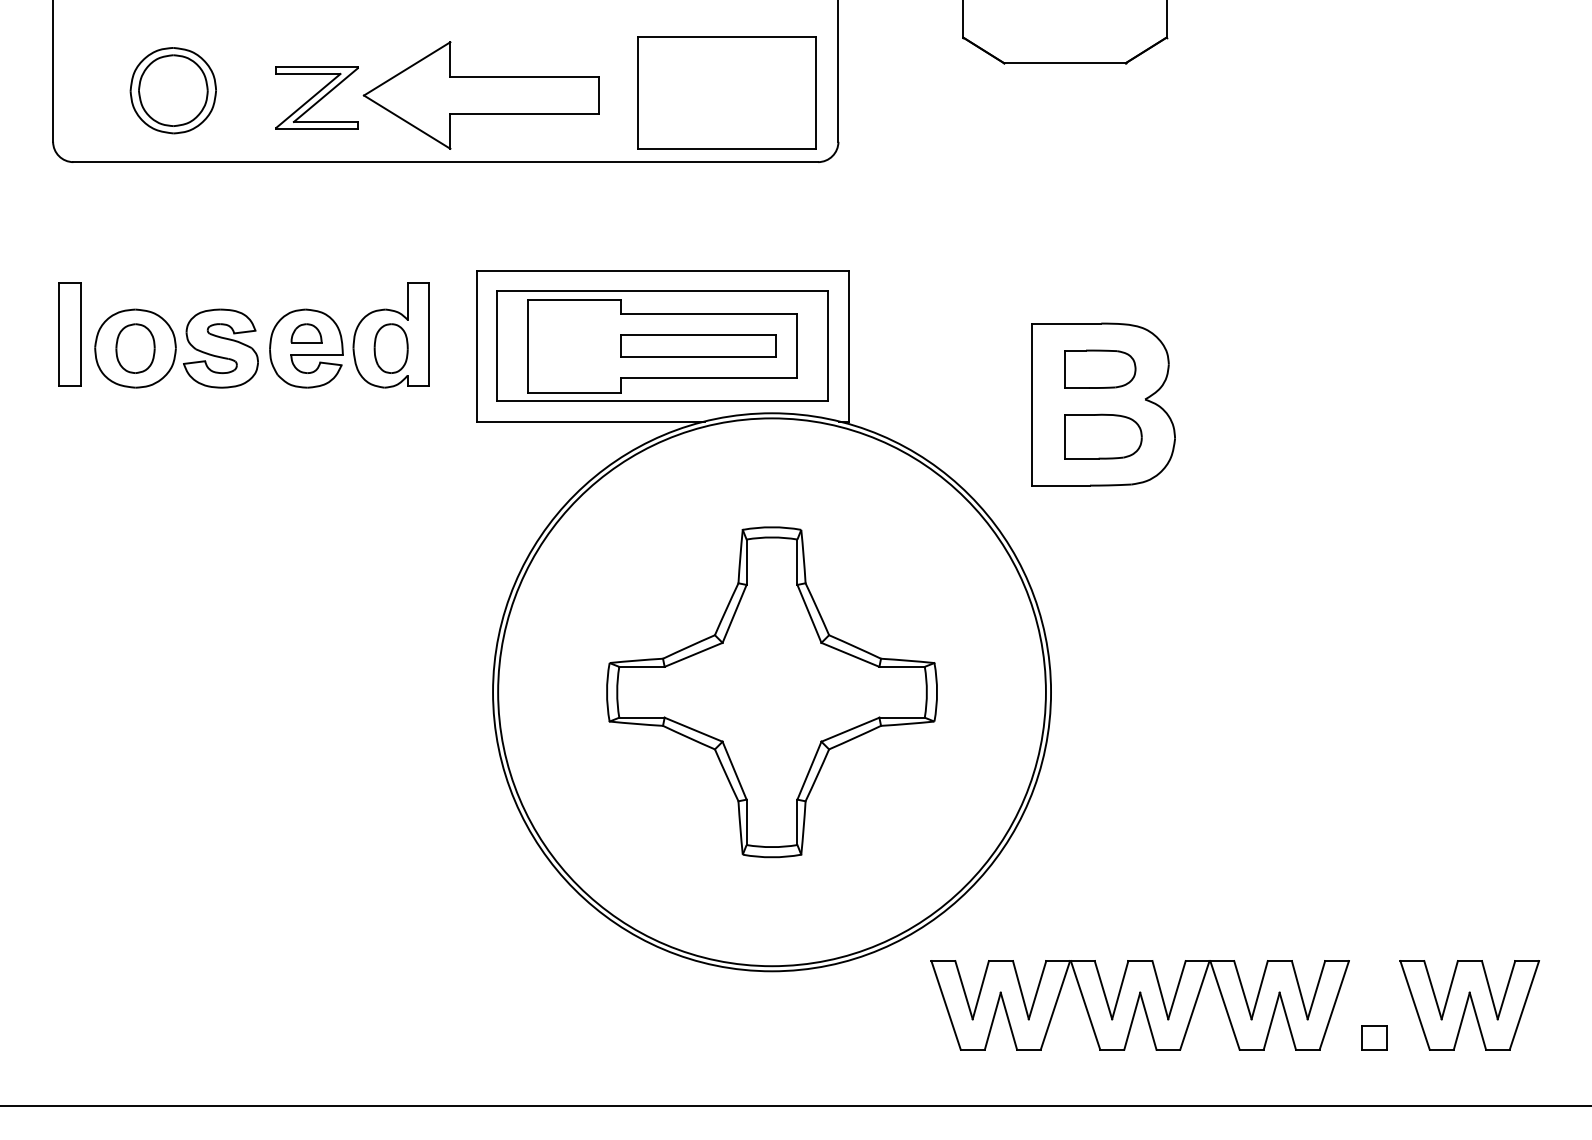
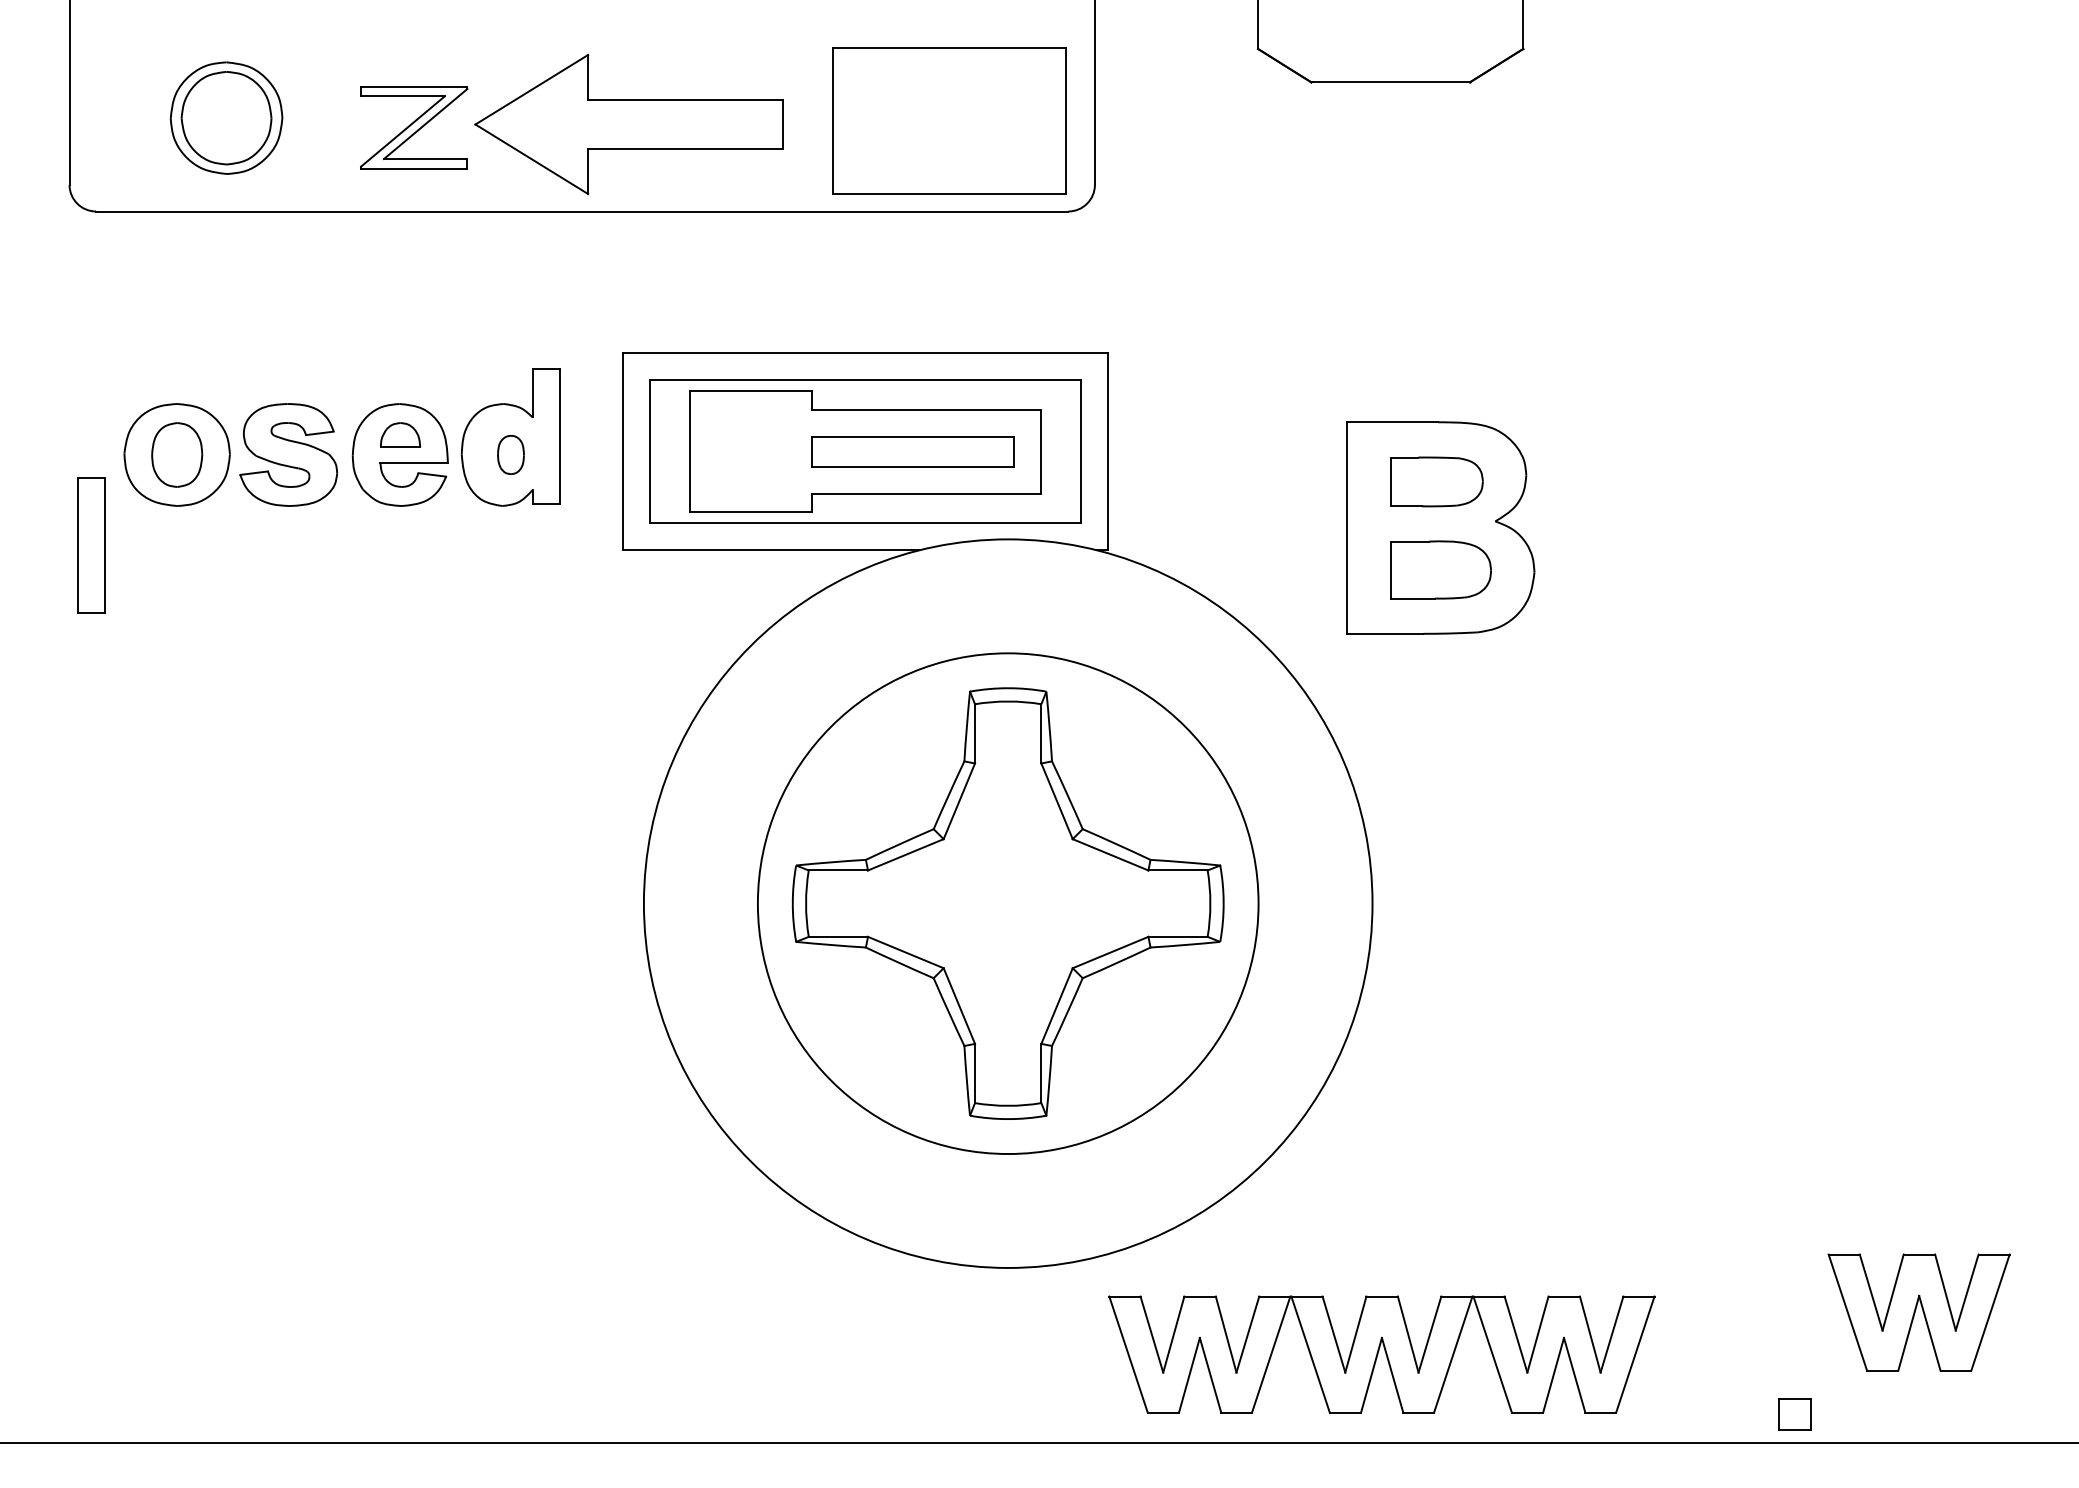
part: (69, 334) -> (91, 545), moved
part: (390, 348) -> (510, 454), size x0.6
circle: (771, 692) -> (1007, 903), size x0.7
part: (1139, 1005) -> (1381, 1354), moved
part: (1374, 1038) -> (1794, 1414), moved

